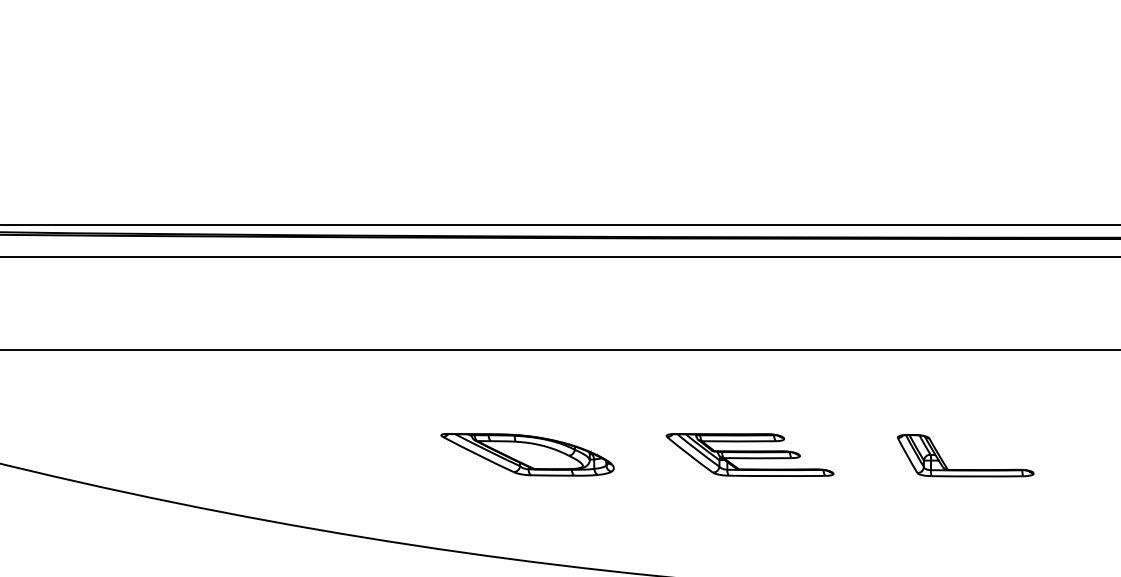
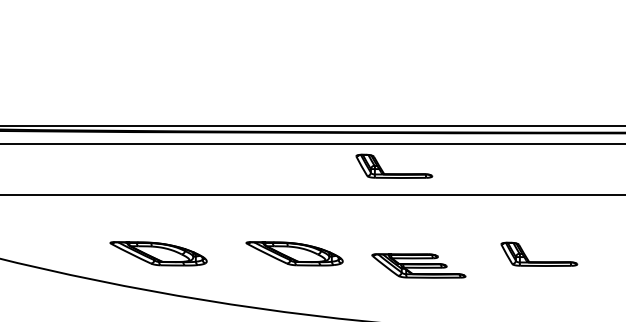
part: (706, 310) -> (394, 173), added
part: (283, 454) -> (158, 253), added
part: (749, 454) -> (418, 265), moved

